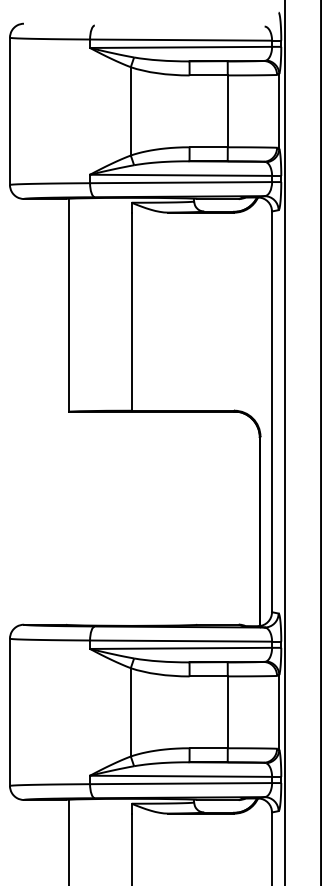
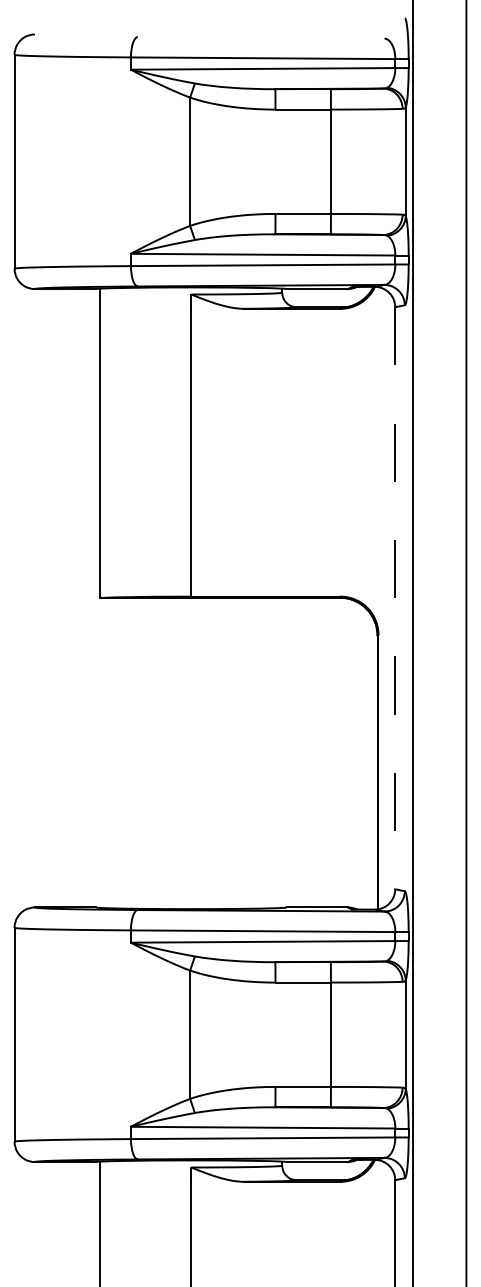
line: (271, 412) -> (394, 599), solid -> dashed

